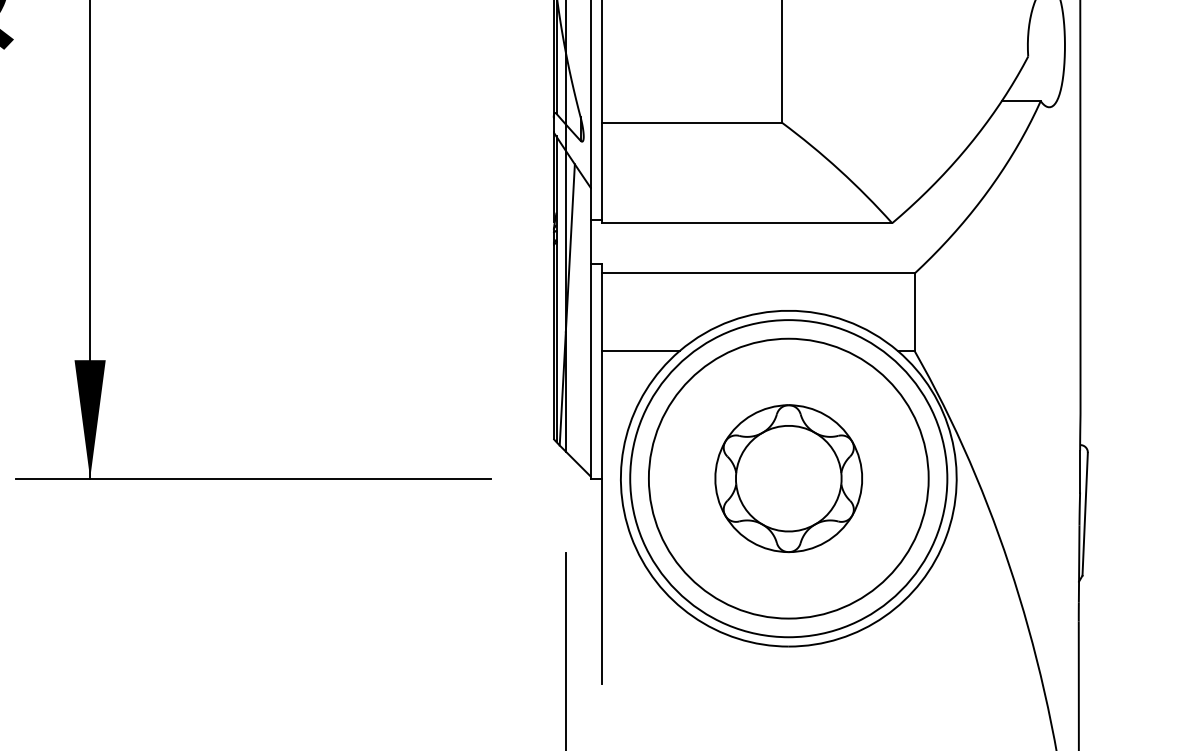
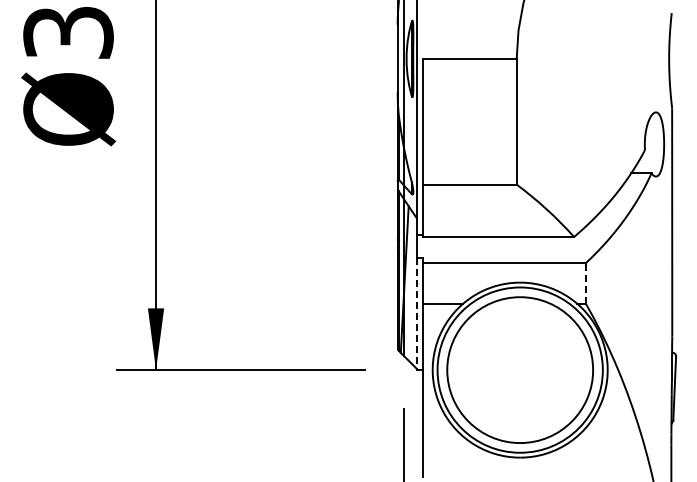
line: (914, 310) -> (585, 282), solid -> dashed
line: (591, 371) -> (417, 314), solid -> dashed
part: (789, 477) -> (520, 369), removed

